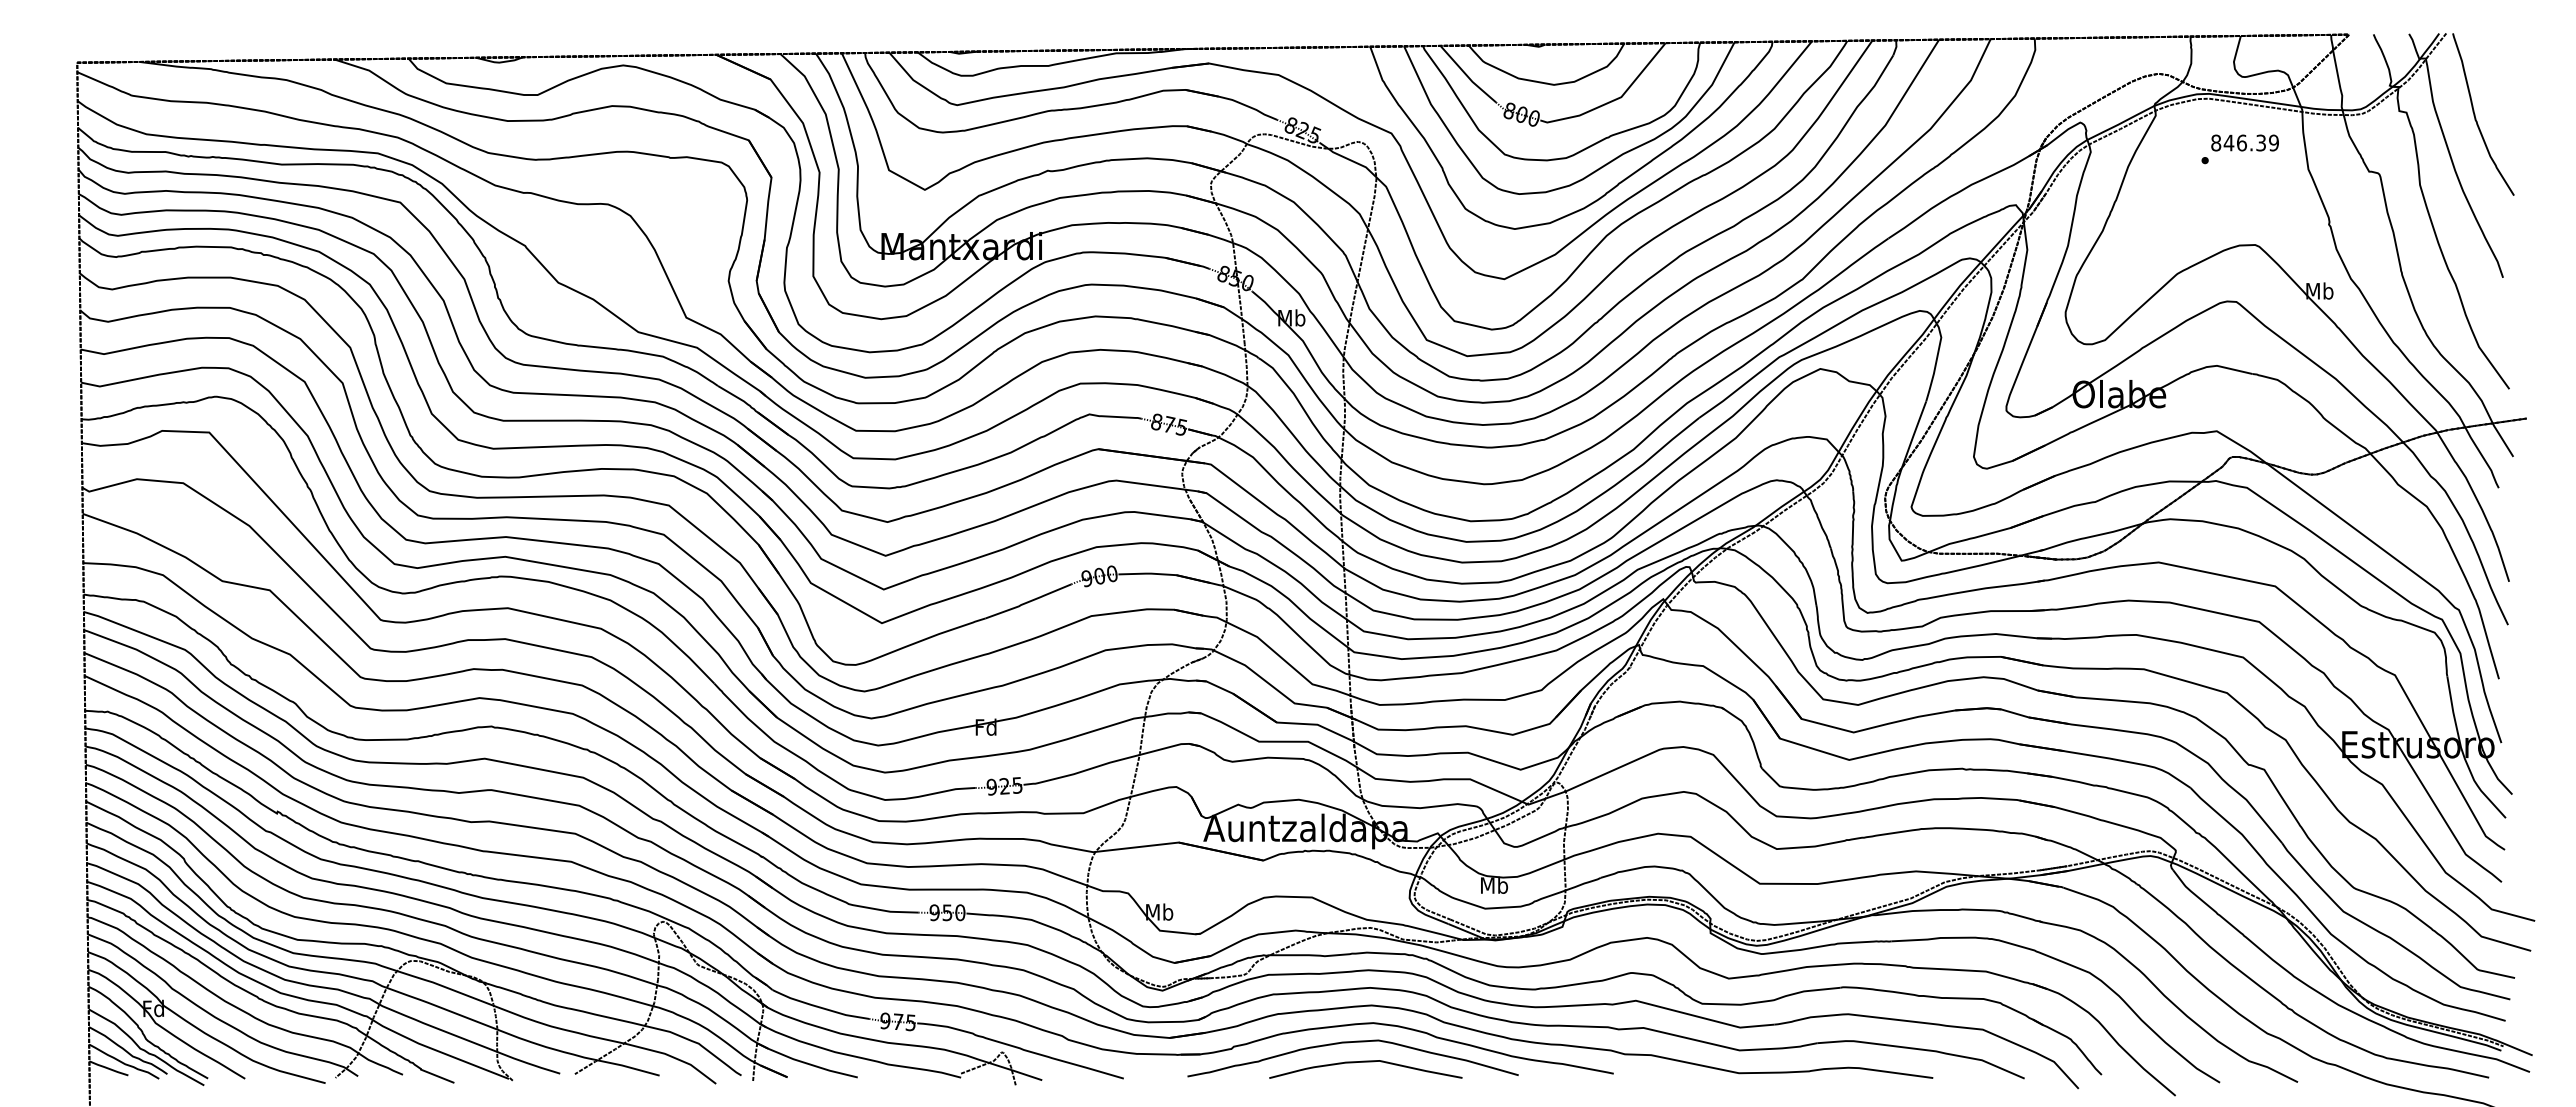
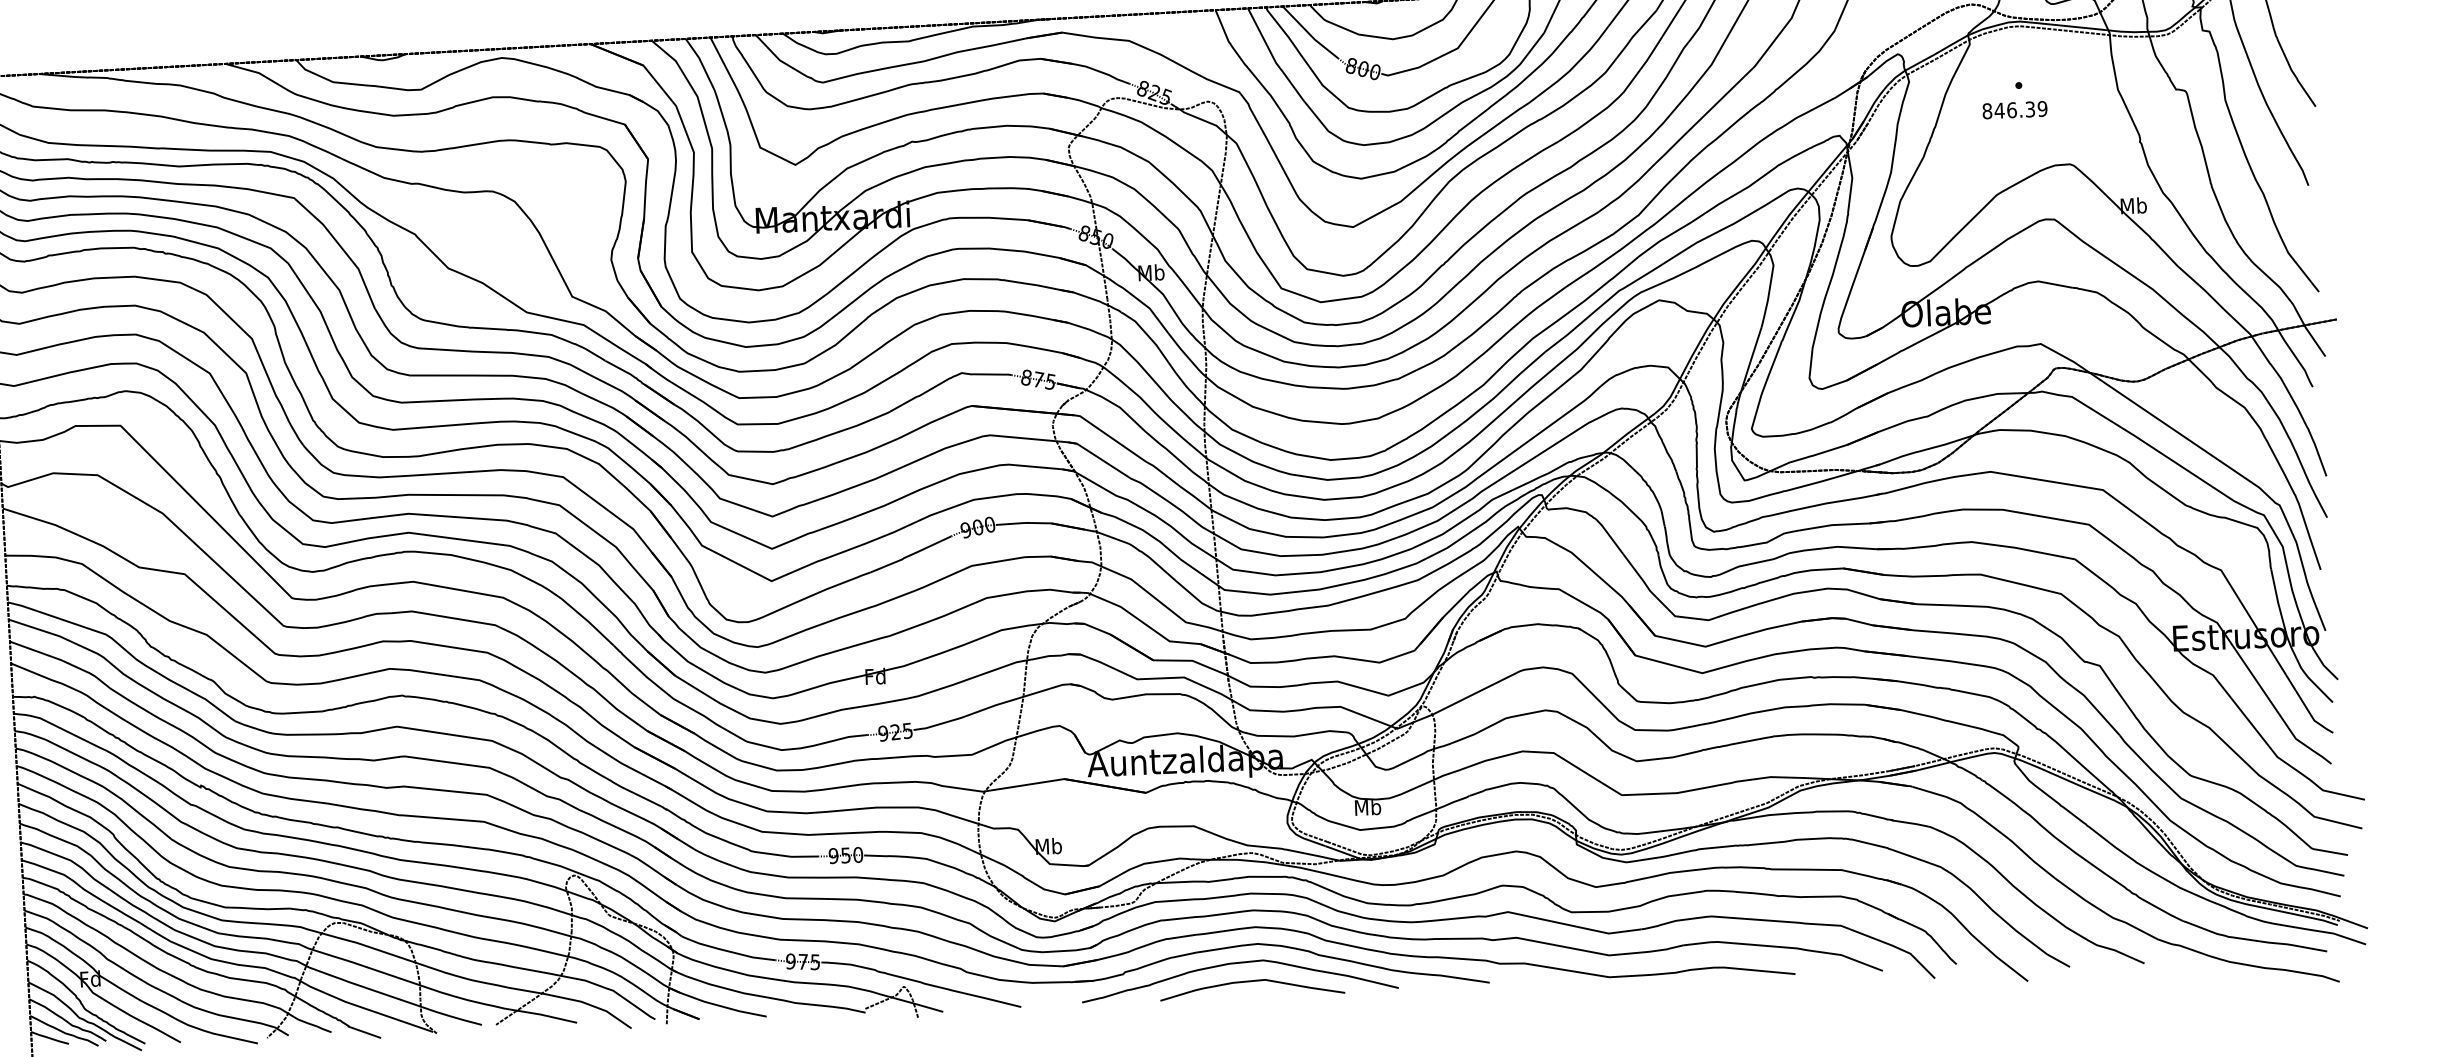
text: (2244, 142) -> (2014, 109), moved

